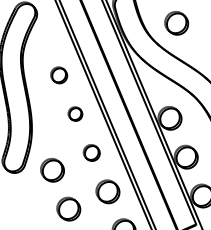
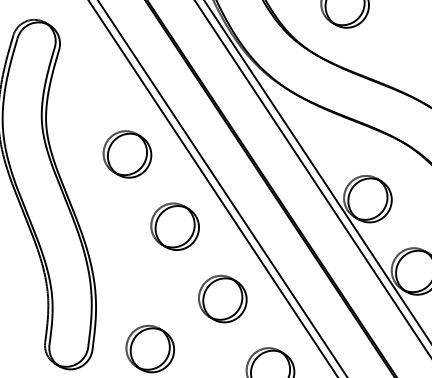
part: (58, 75) -> (126, 155), size x1.43
part: (75, 113) -> (174, 225), size x1.67
part: (91, 152) -> (222, 298), size x1.43

